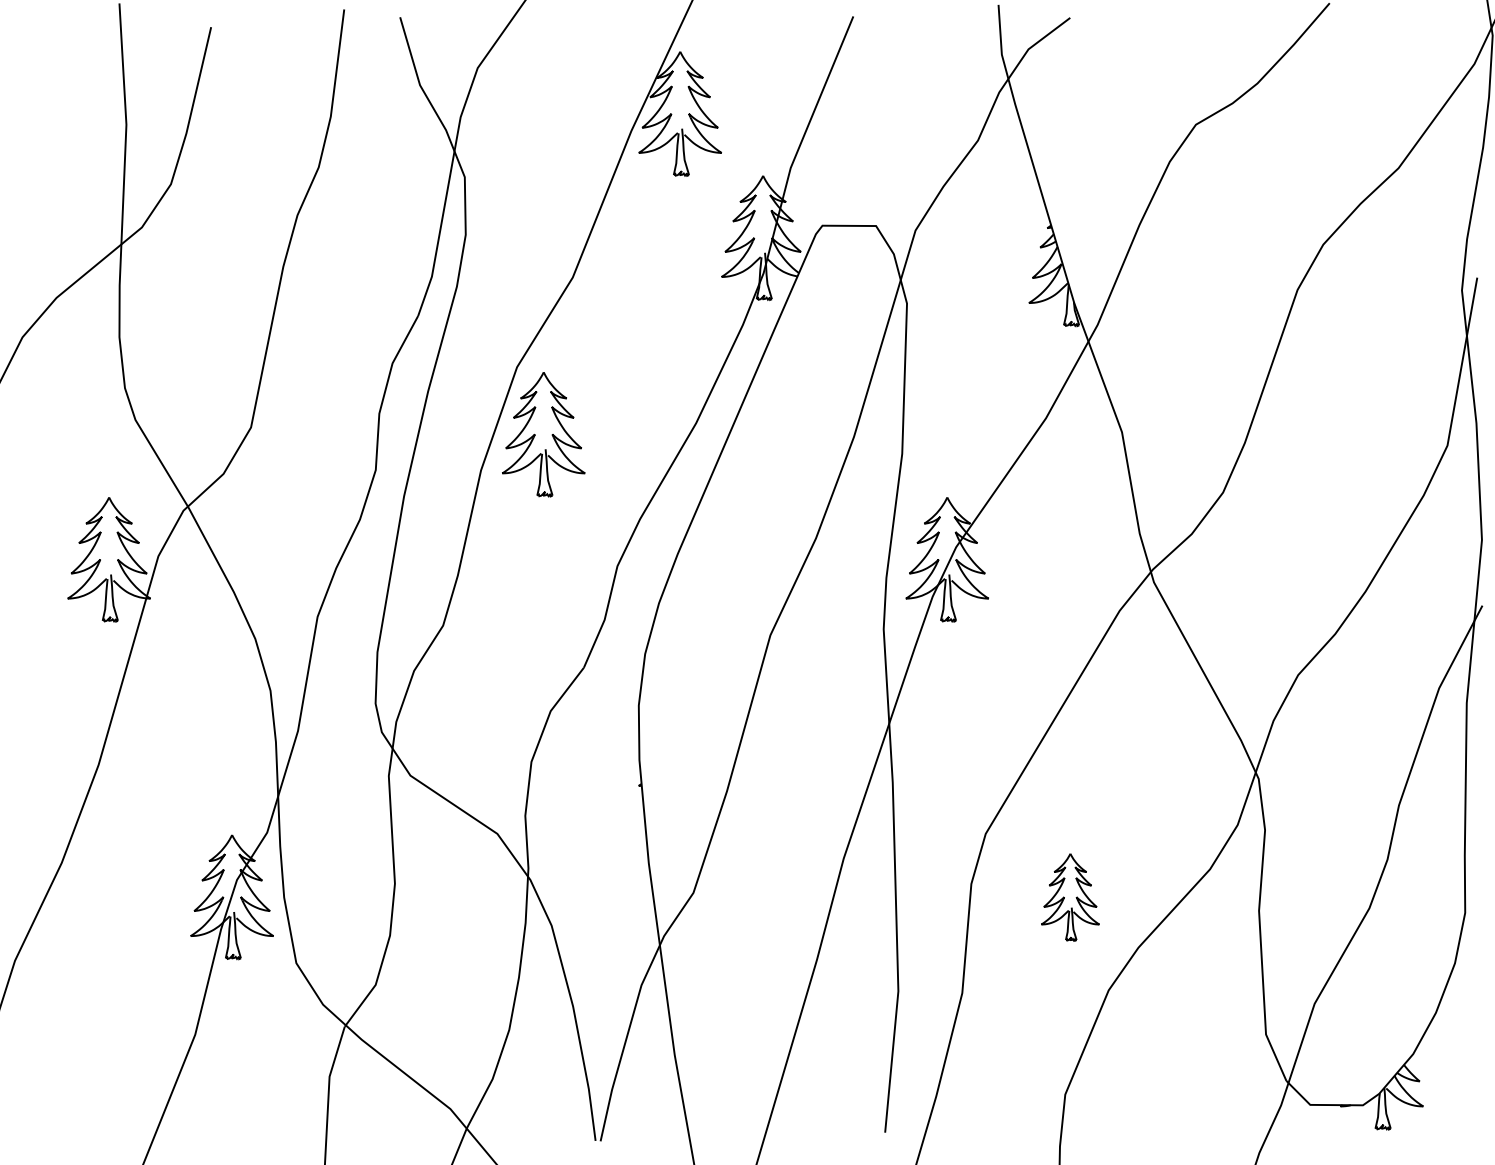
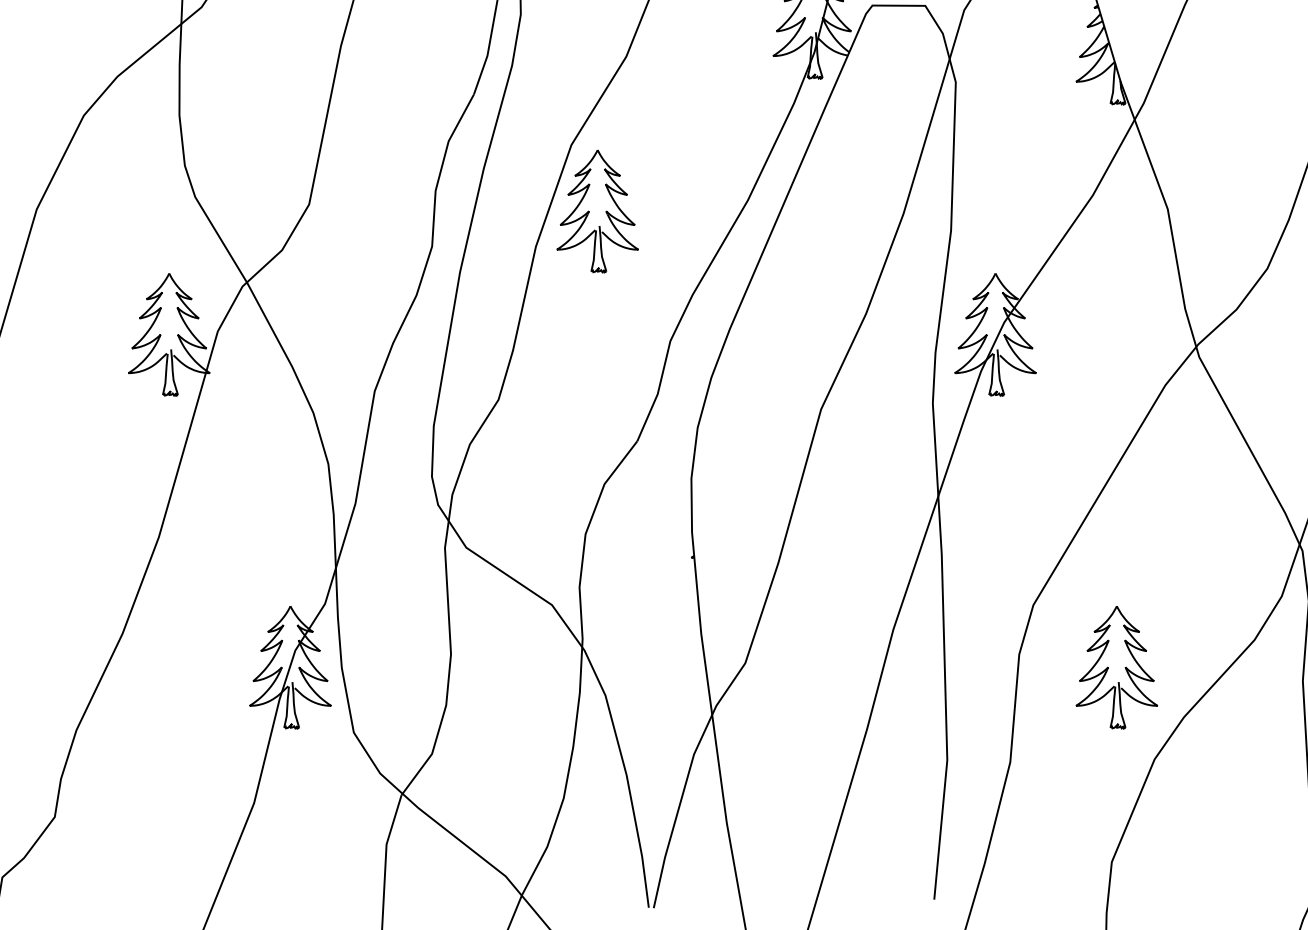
part: (1070, 897) -> (1116, 667), size x1.43

